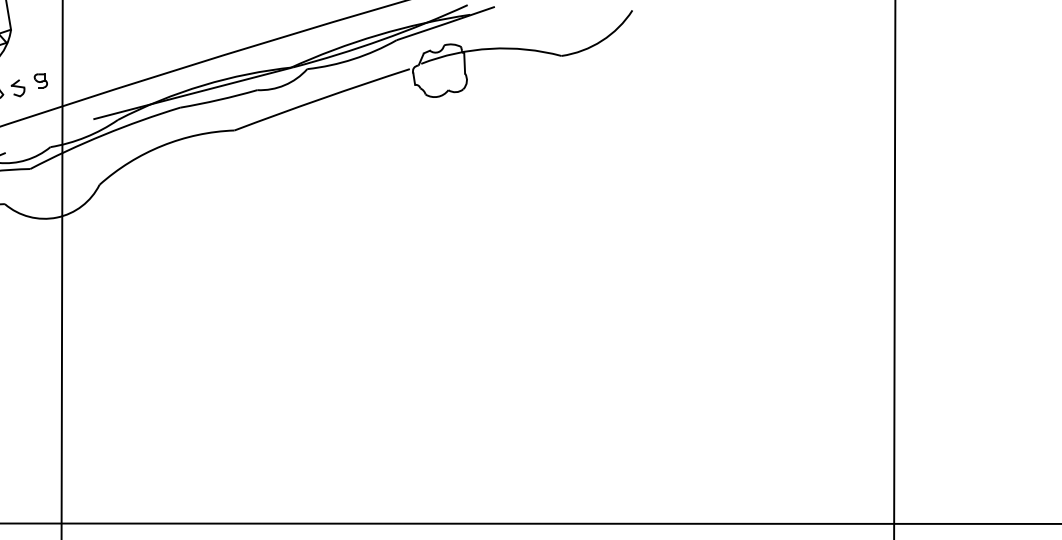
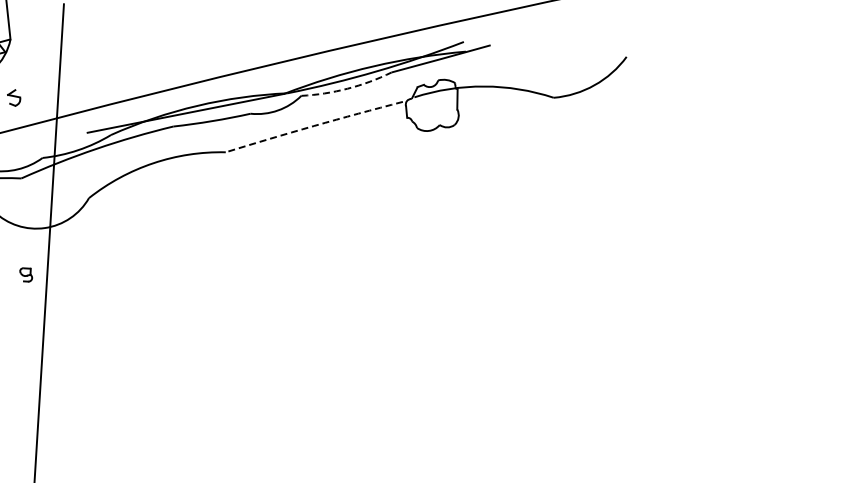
arc: (353, 59) -> (347, 89), solid -> dashed
part: (40, 80) -> (25, 274), moved
arc: (321, 98) -> (313, 125), solid -> dashed

